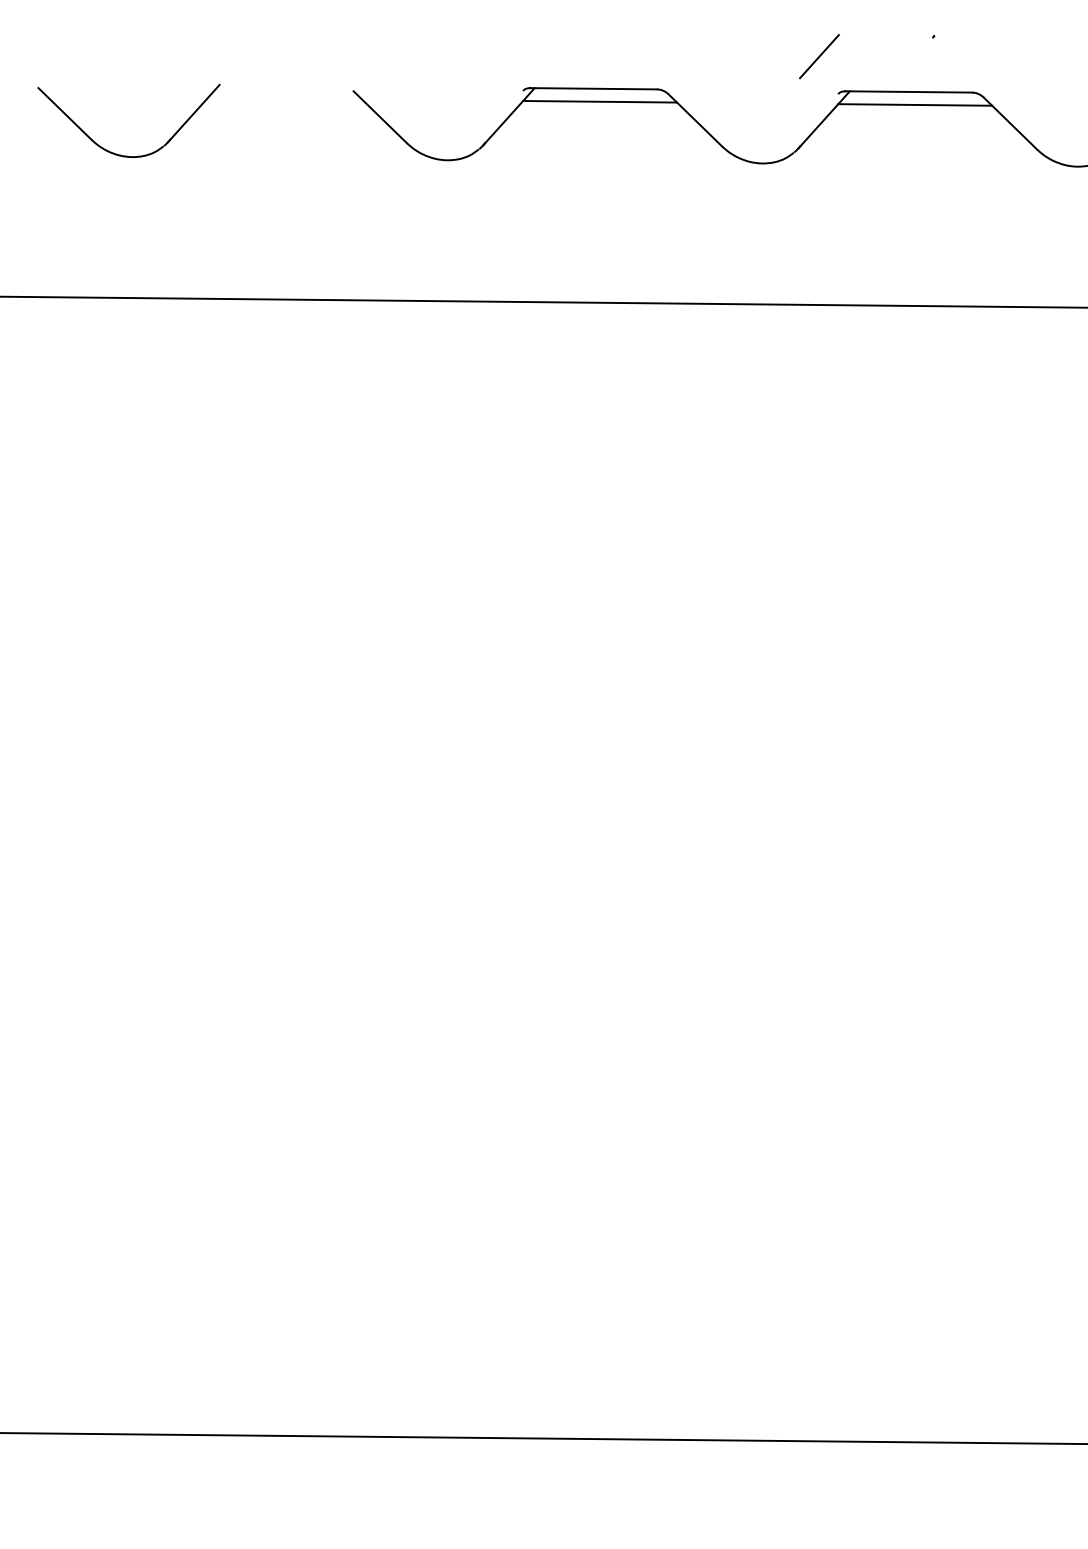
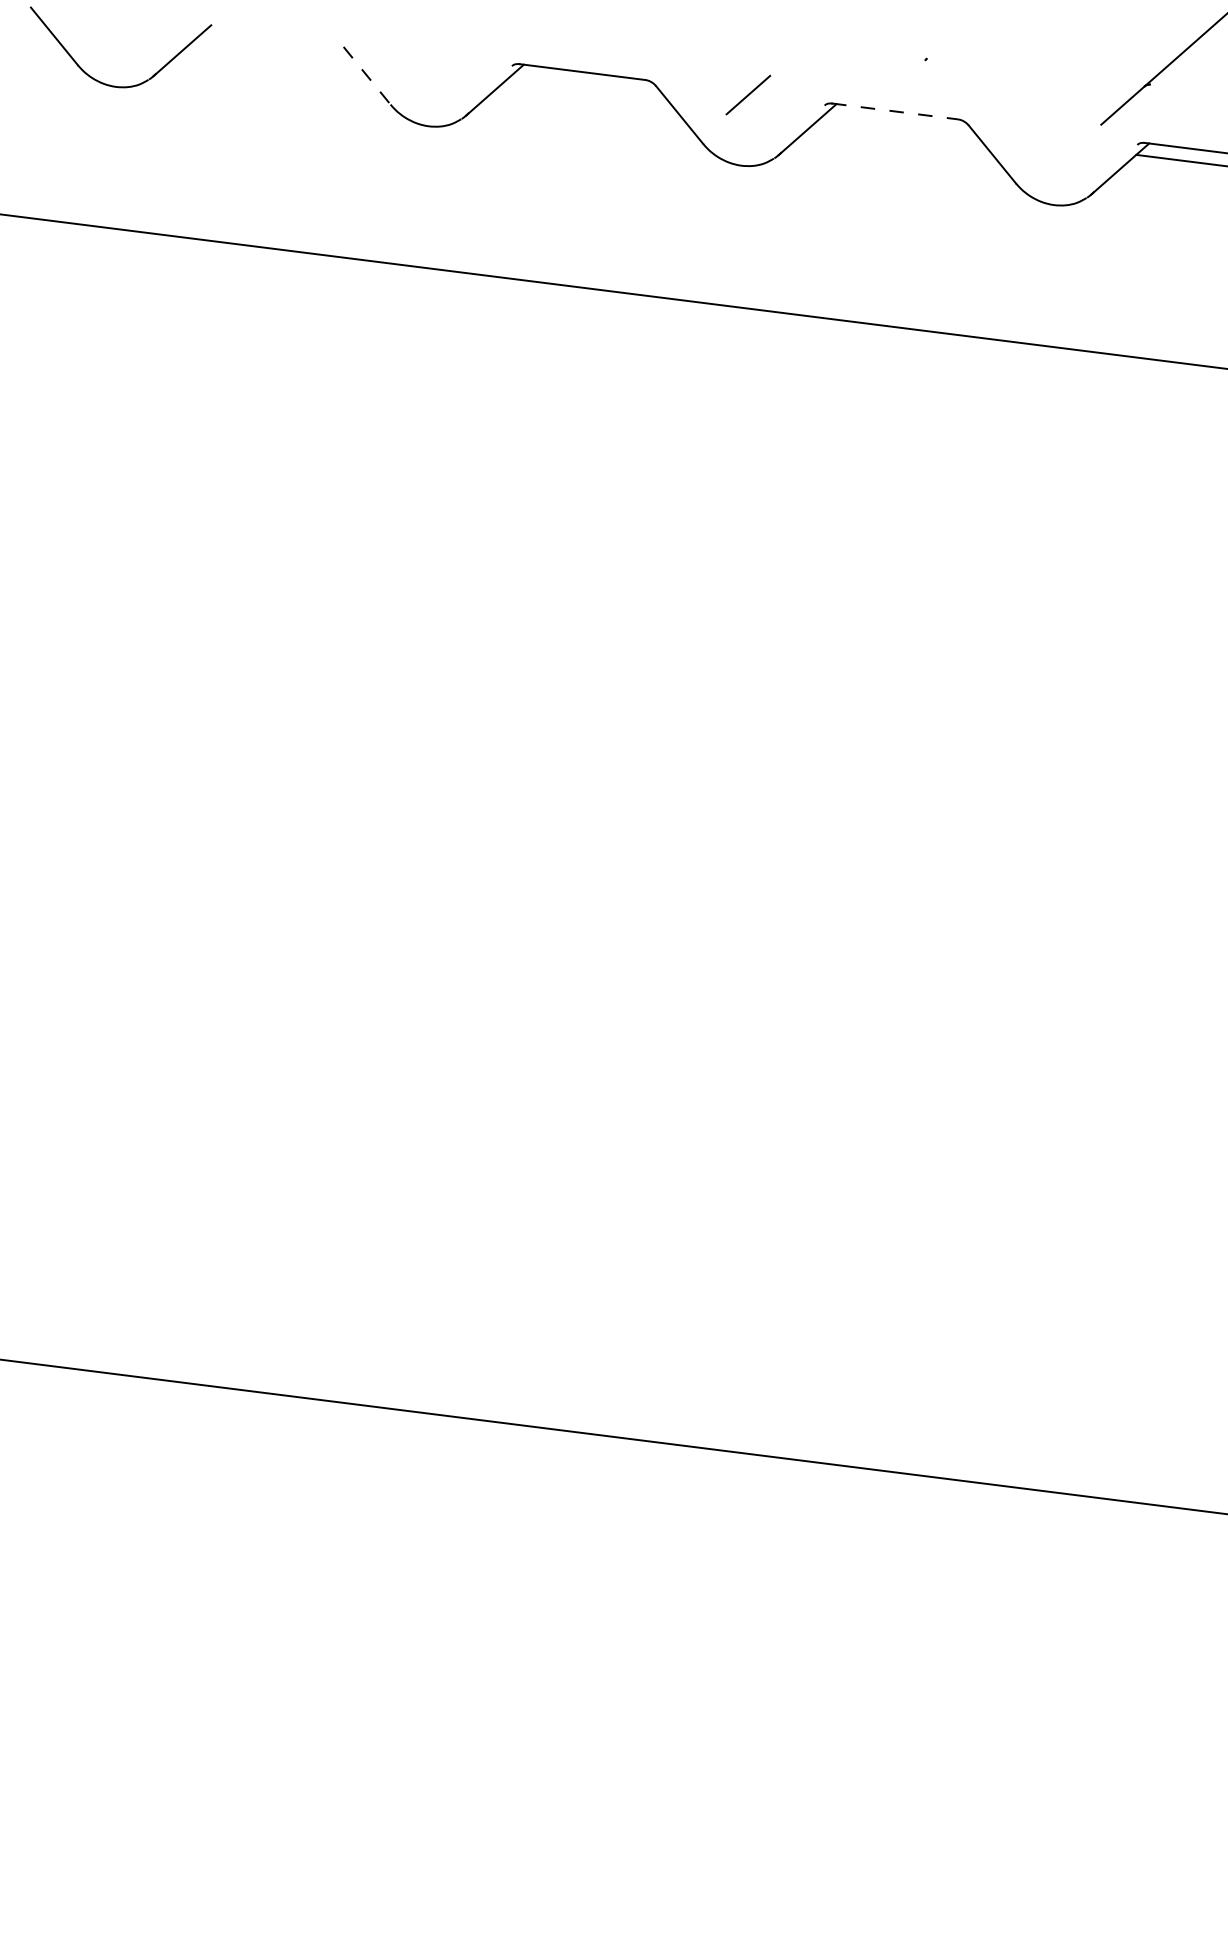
line: (819, 56) -> (748, 94), moved
line: (909, 91) -> (895, 111), solid -> dashed
line: (599, 101) -> (586, 85), removed
line: (914, 104) -> (899, 124), removed
line: (380, 117) -> (367, 76), solid -> dashed

